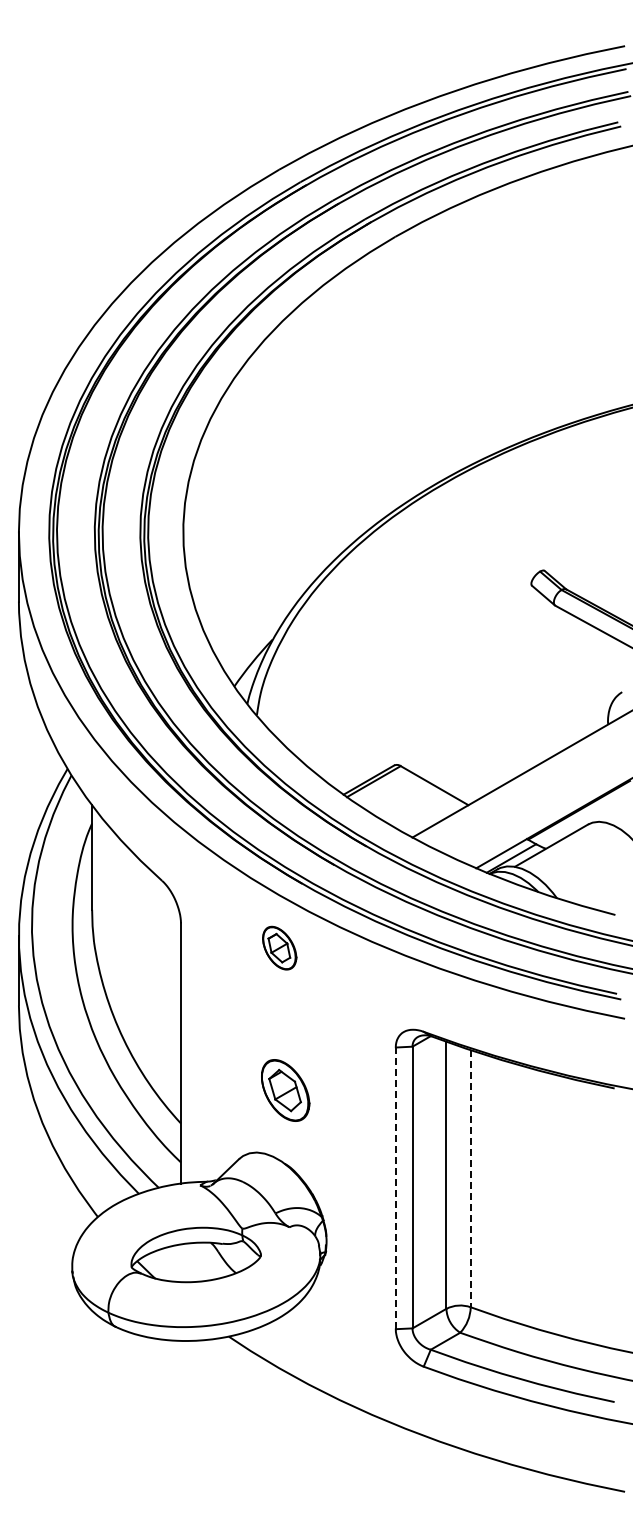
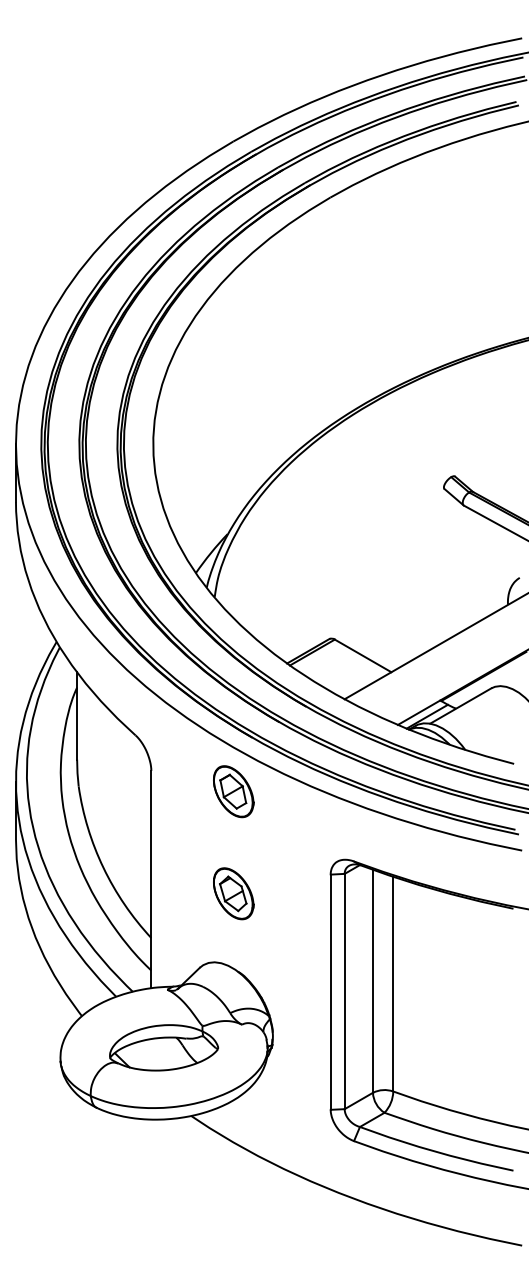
part: (279, 947) -> (233, 791), size x1.43
part: (285, 1090) -> (233, 893), moved
line: (470, 1179) -> (393, 984), dashed -> solid
line: (395, 1188) -> (330, 992), dashed -> solid

